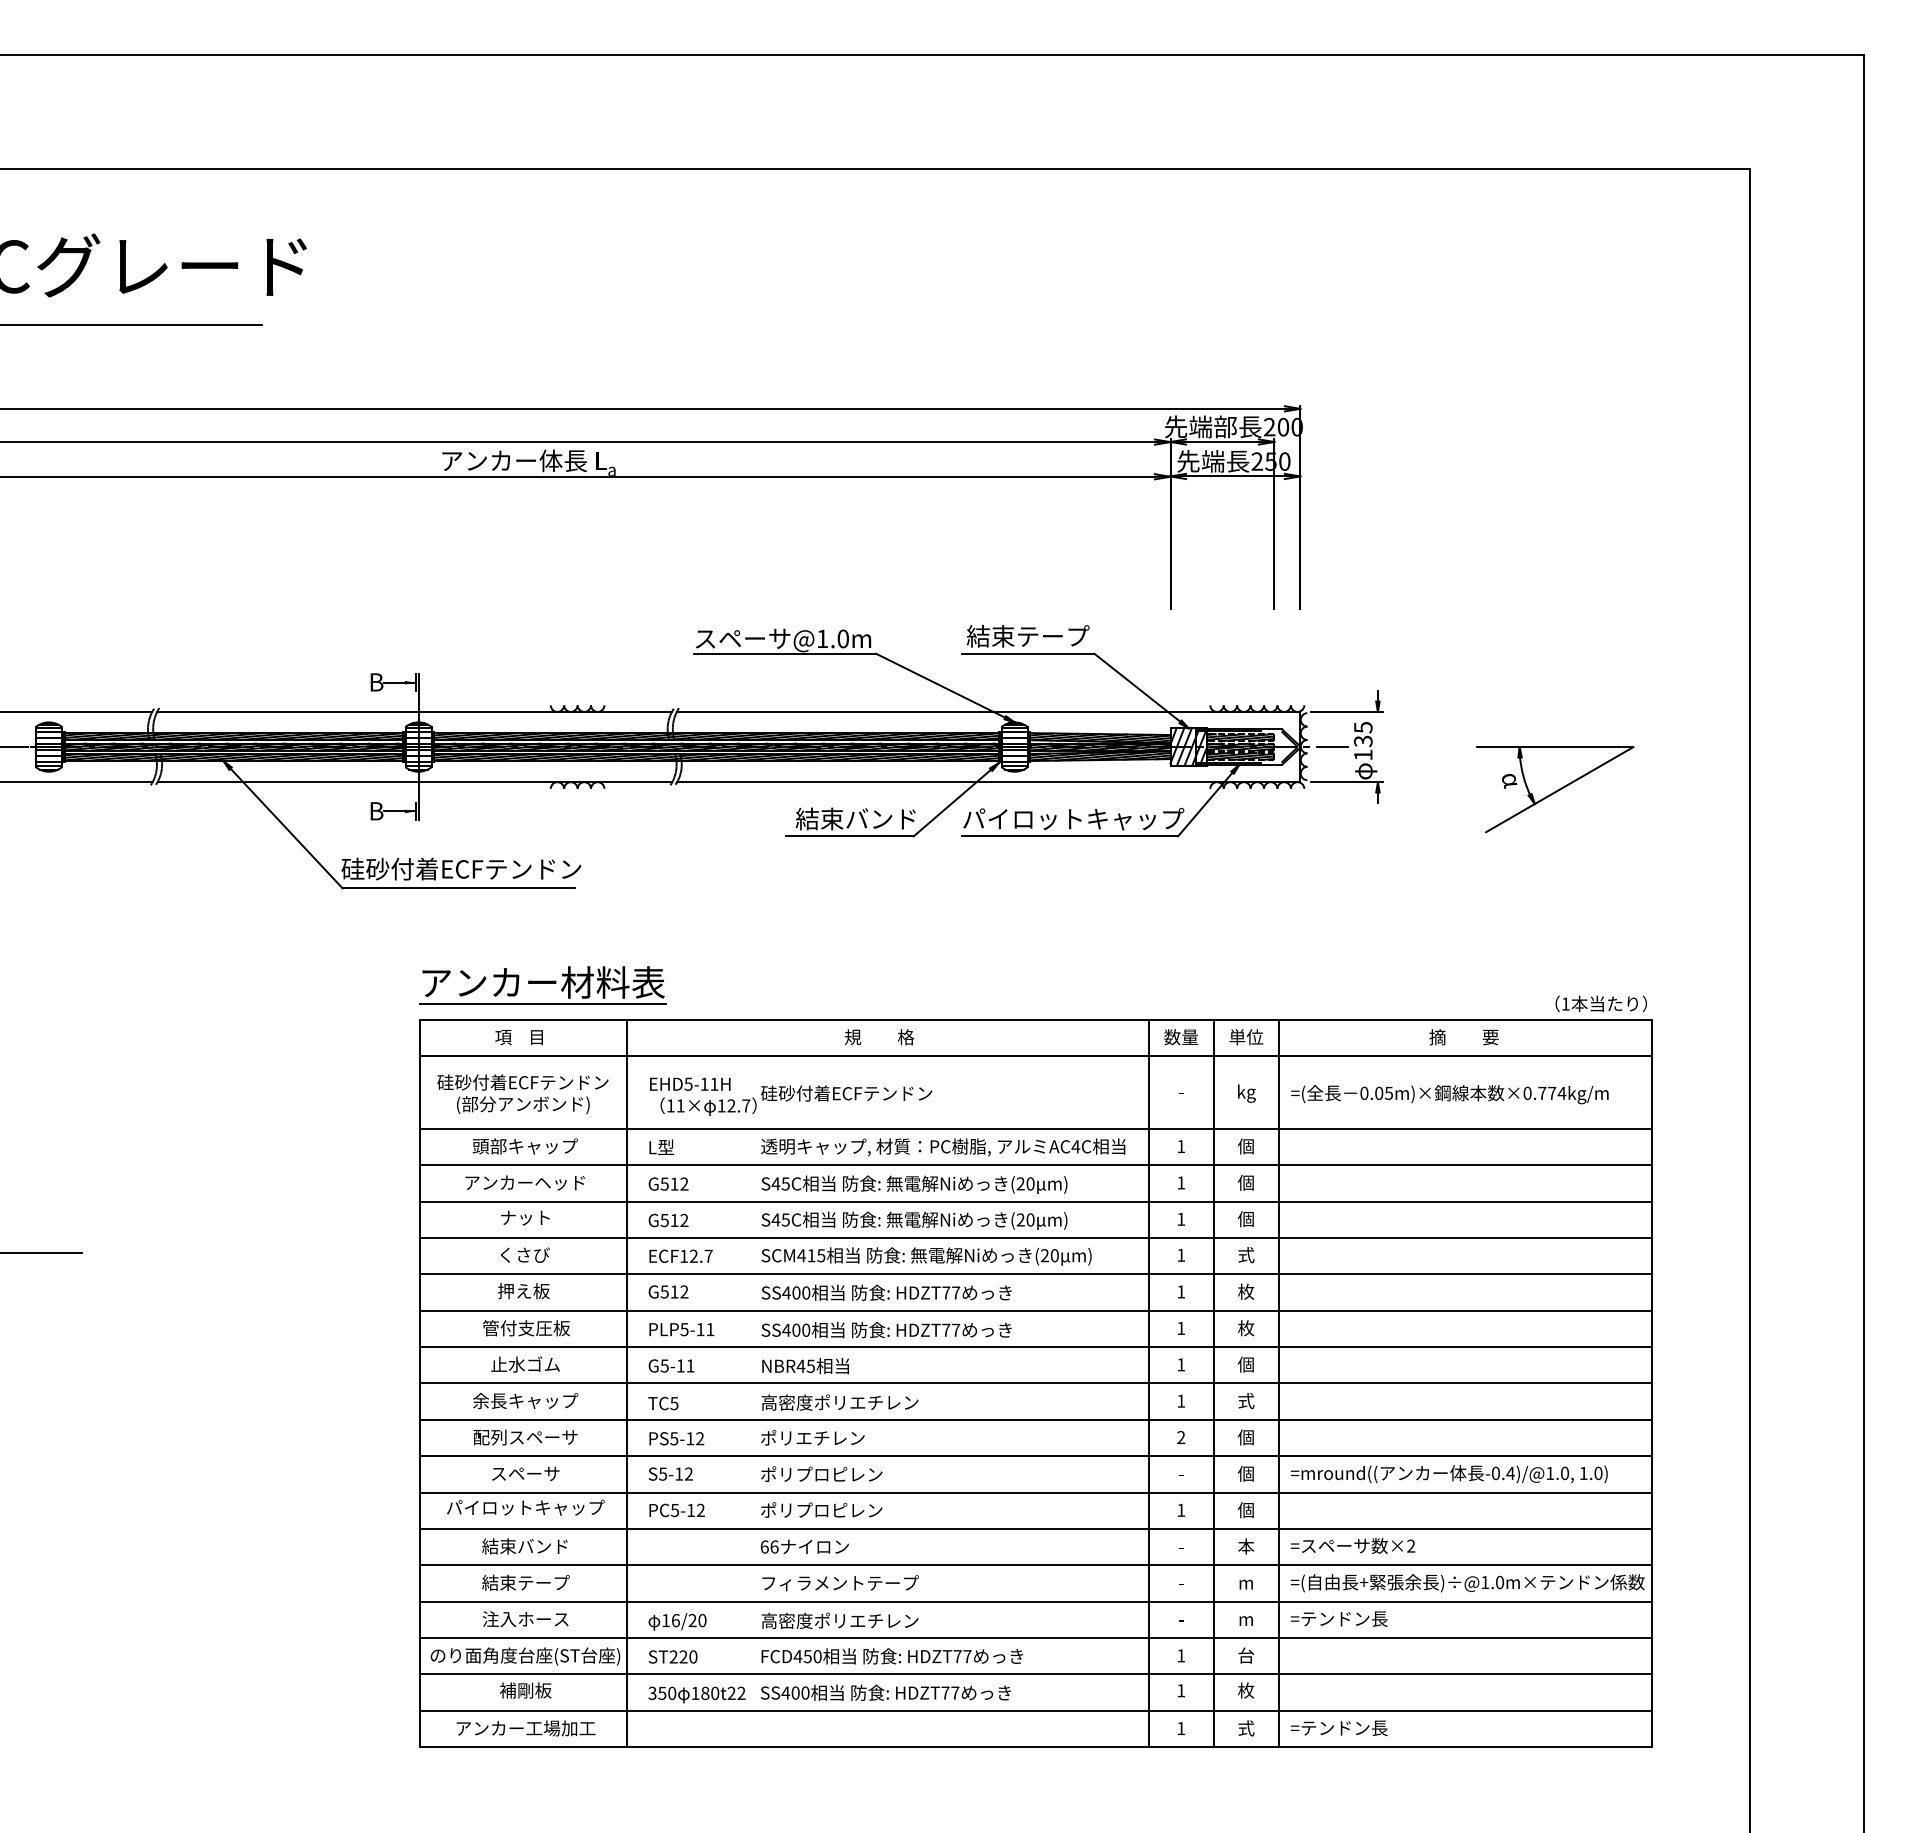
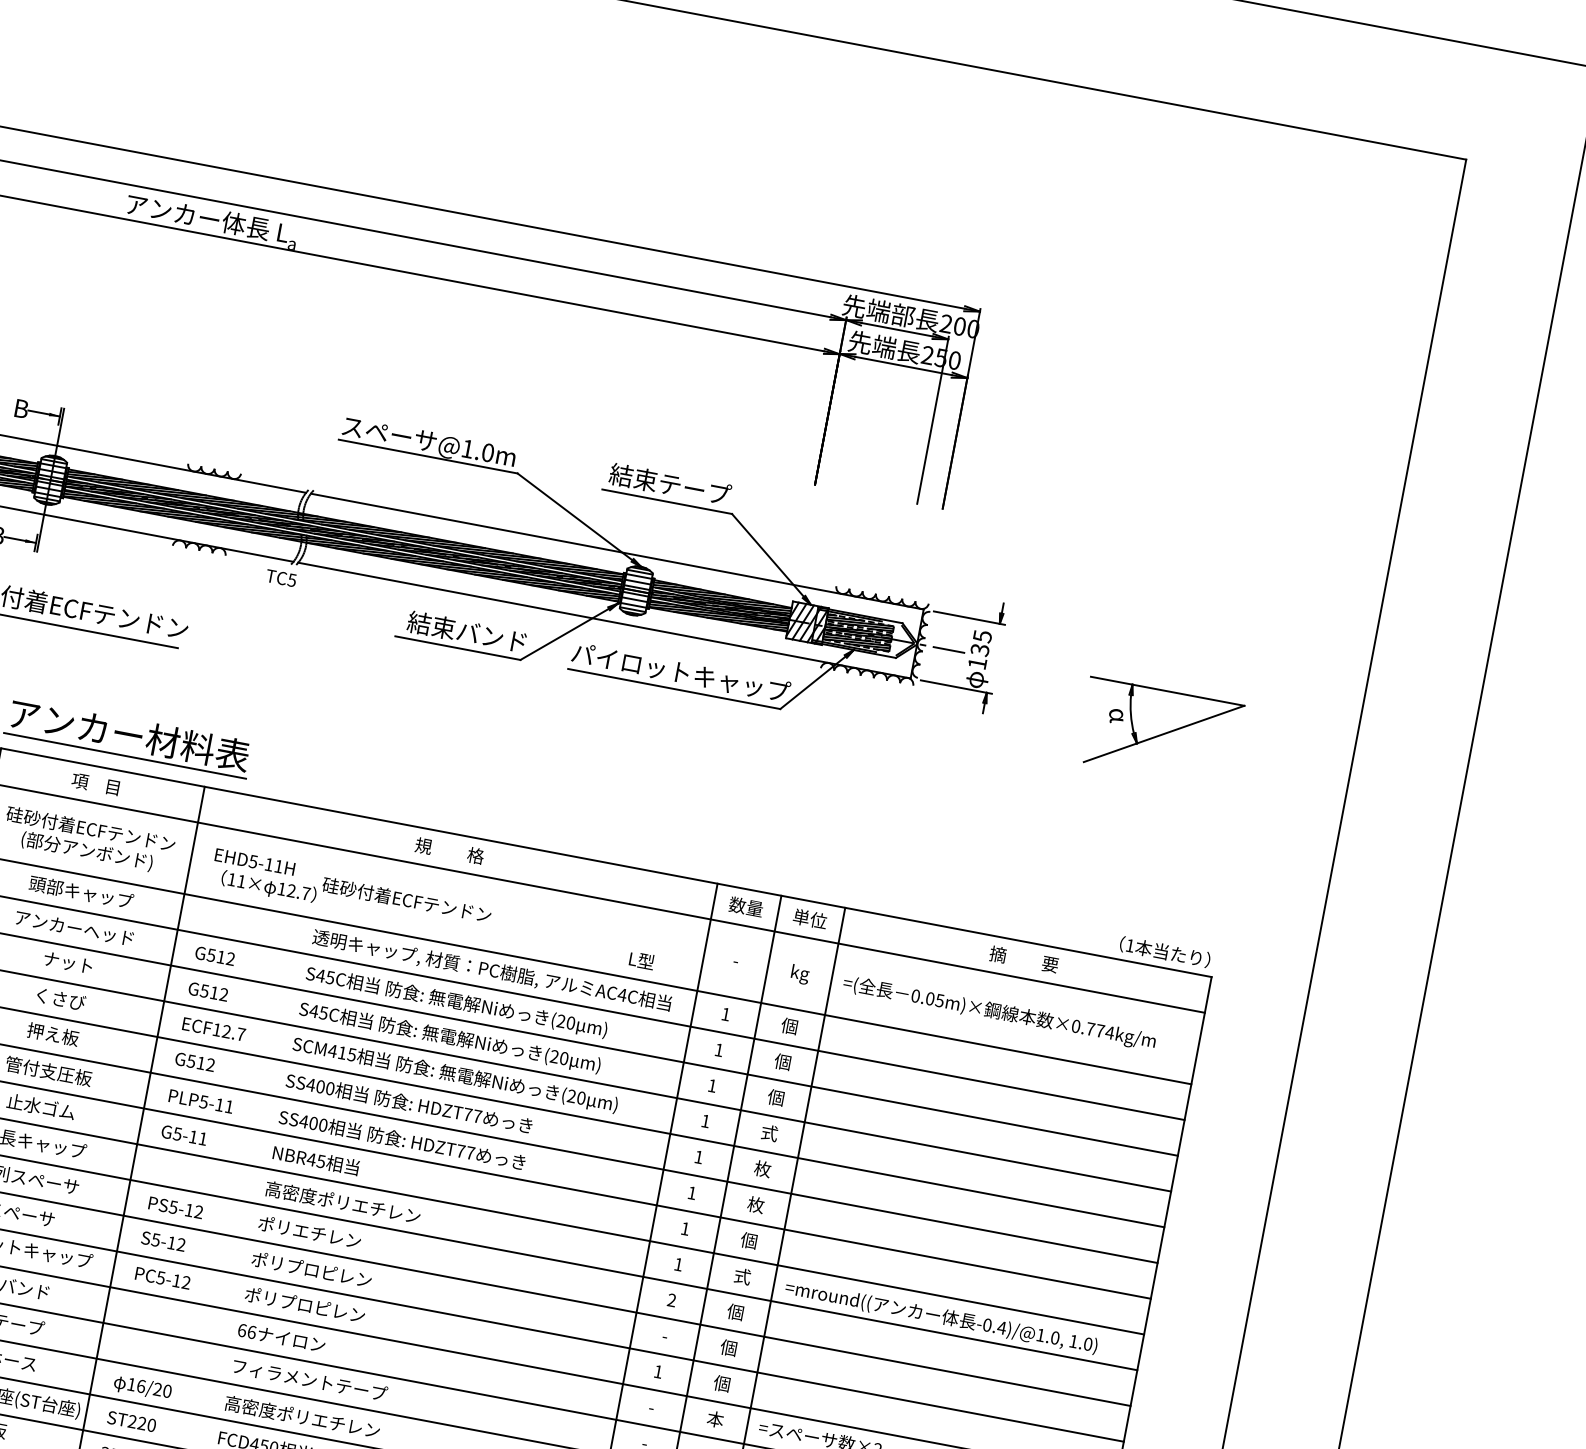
text: (661, 1146) -> (641, 959), moved
text: (663, 1403) -> (281, 578), moved
text: (1448, 1474) -> (940, 1317), moved

